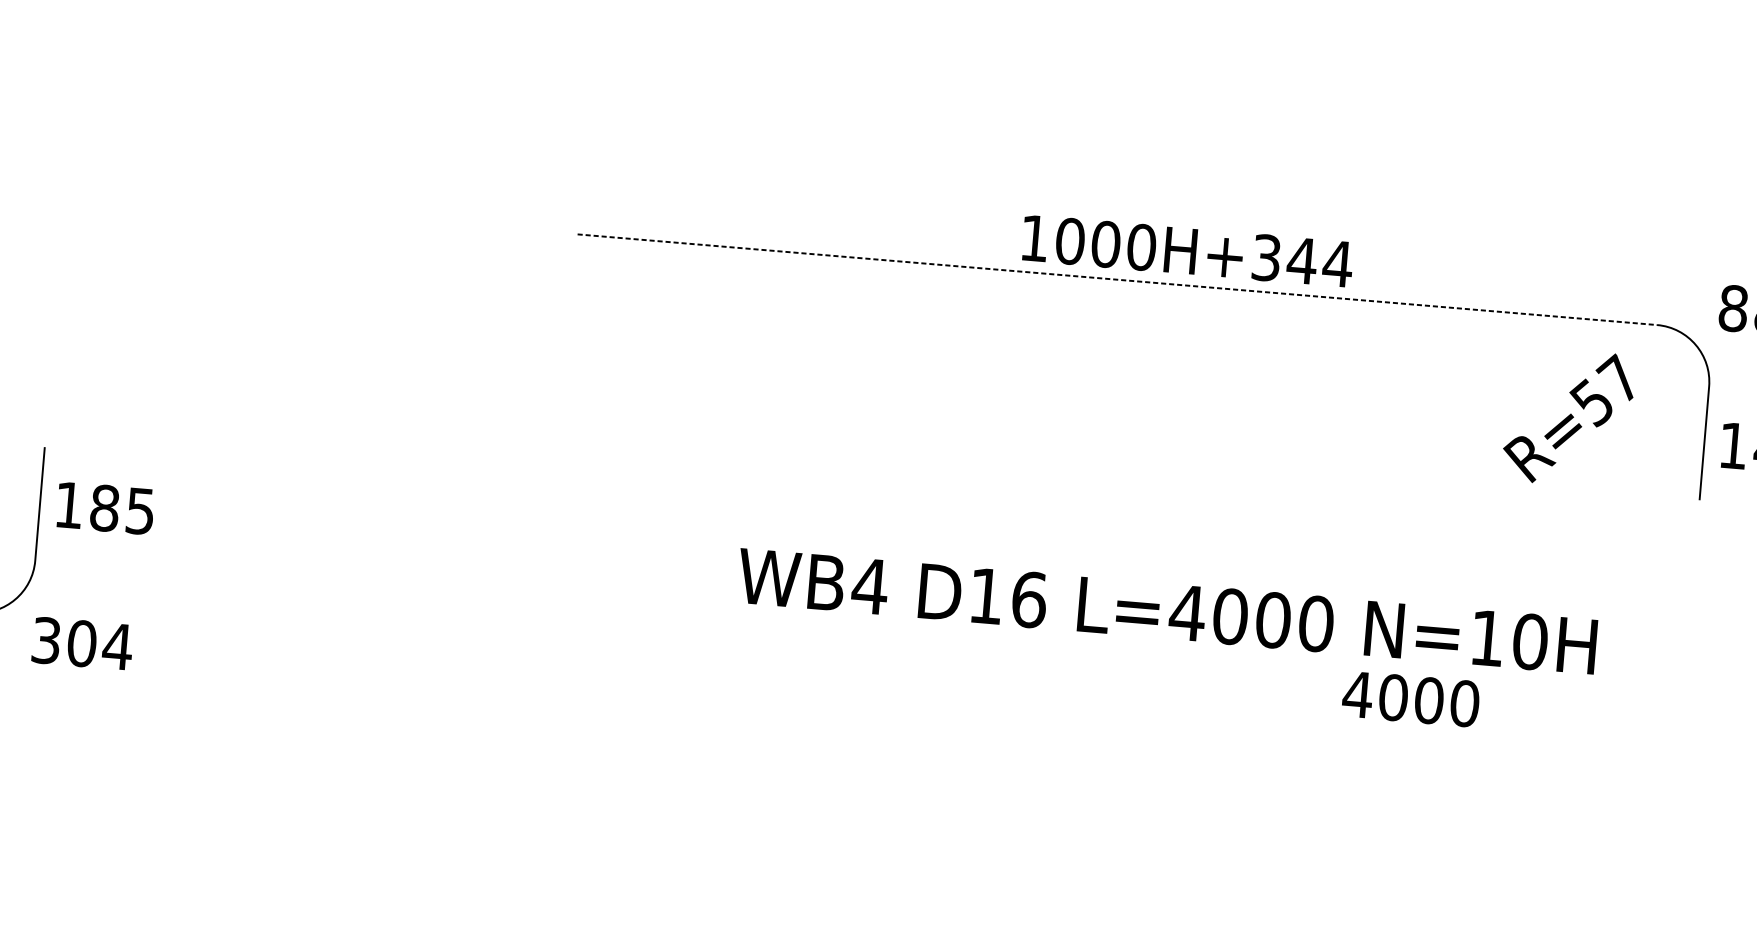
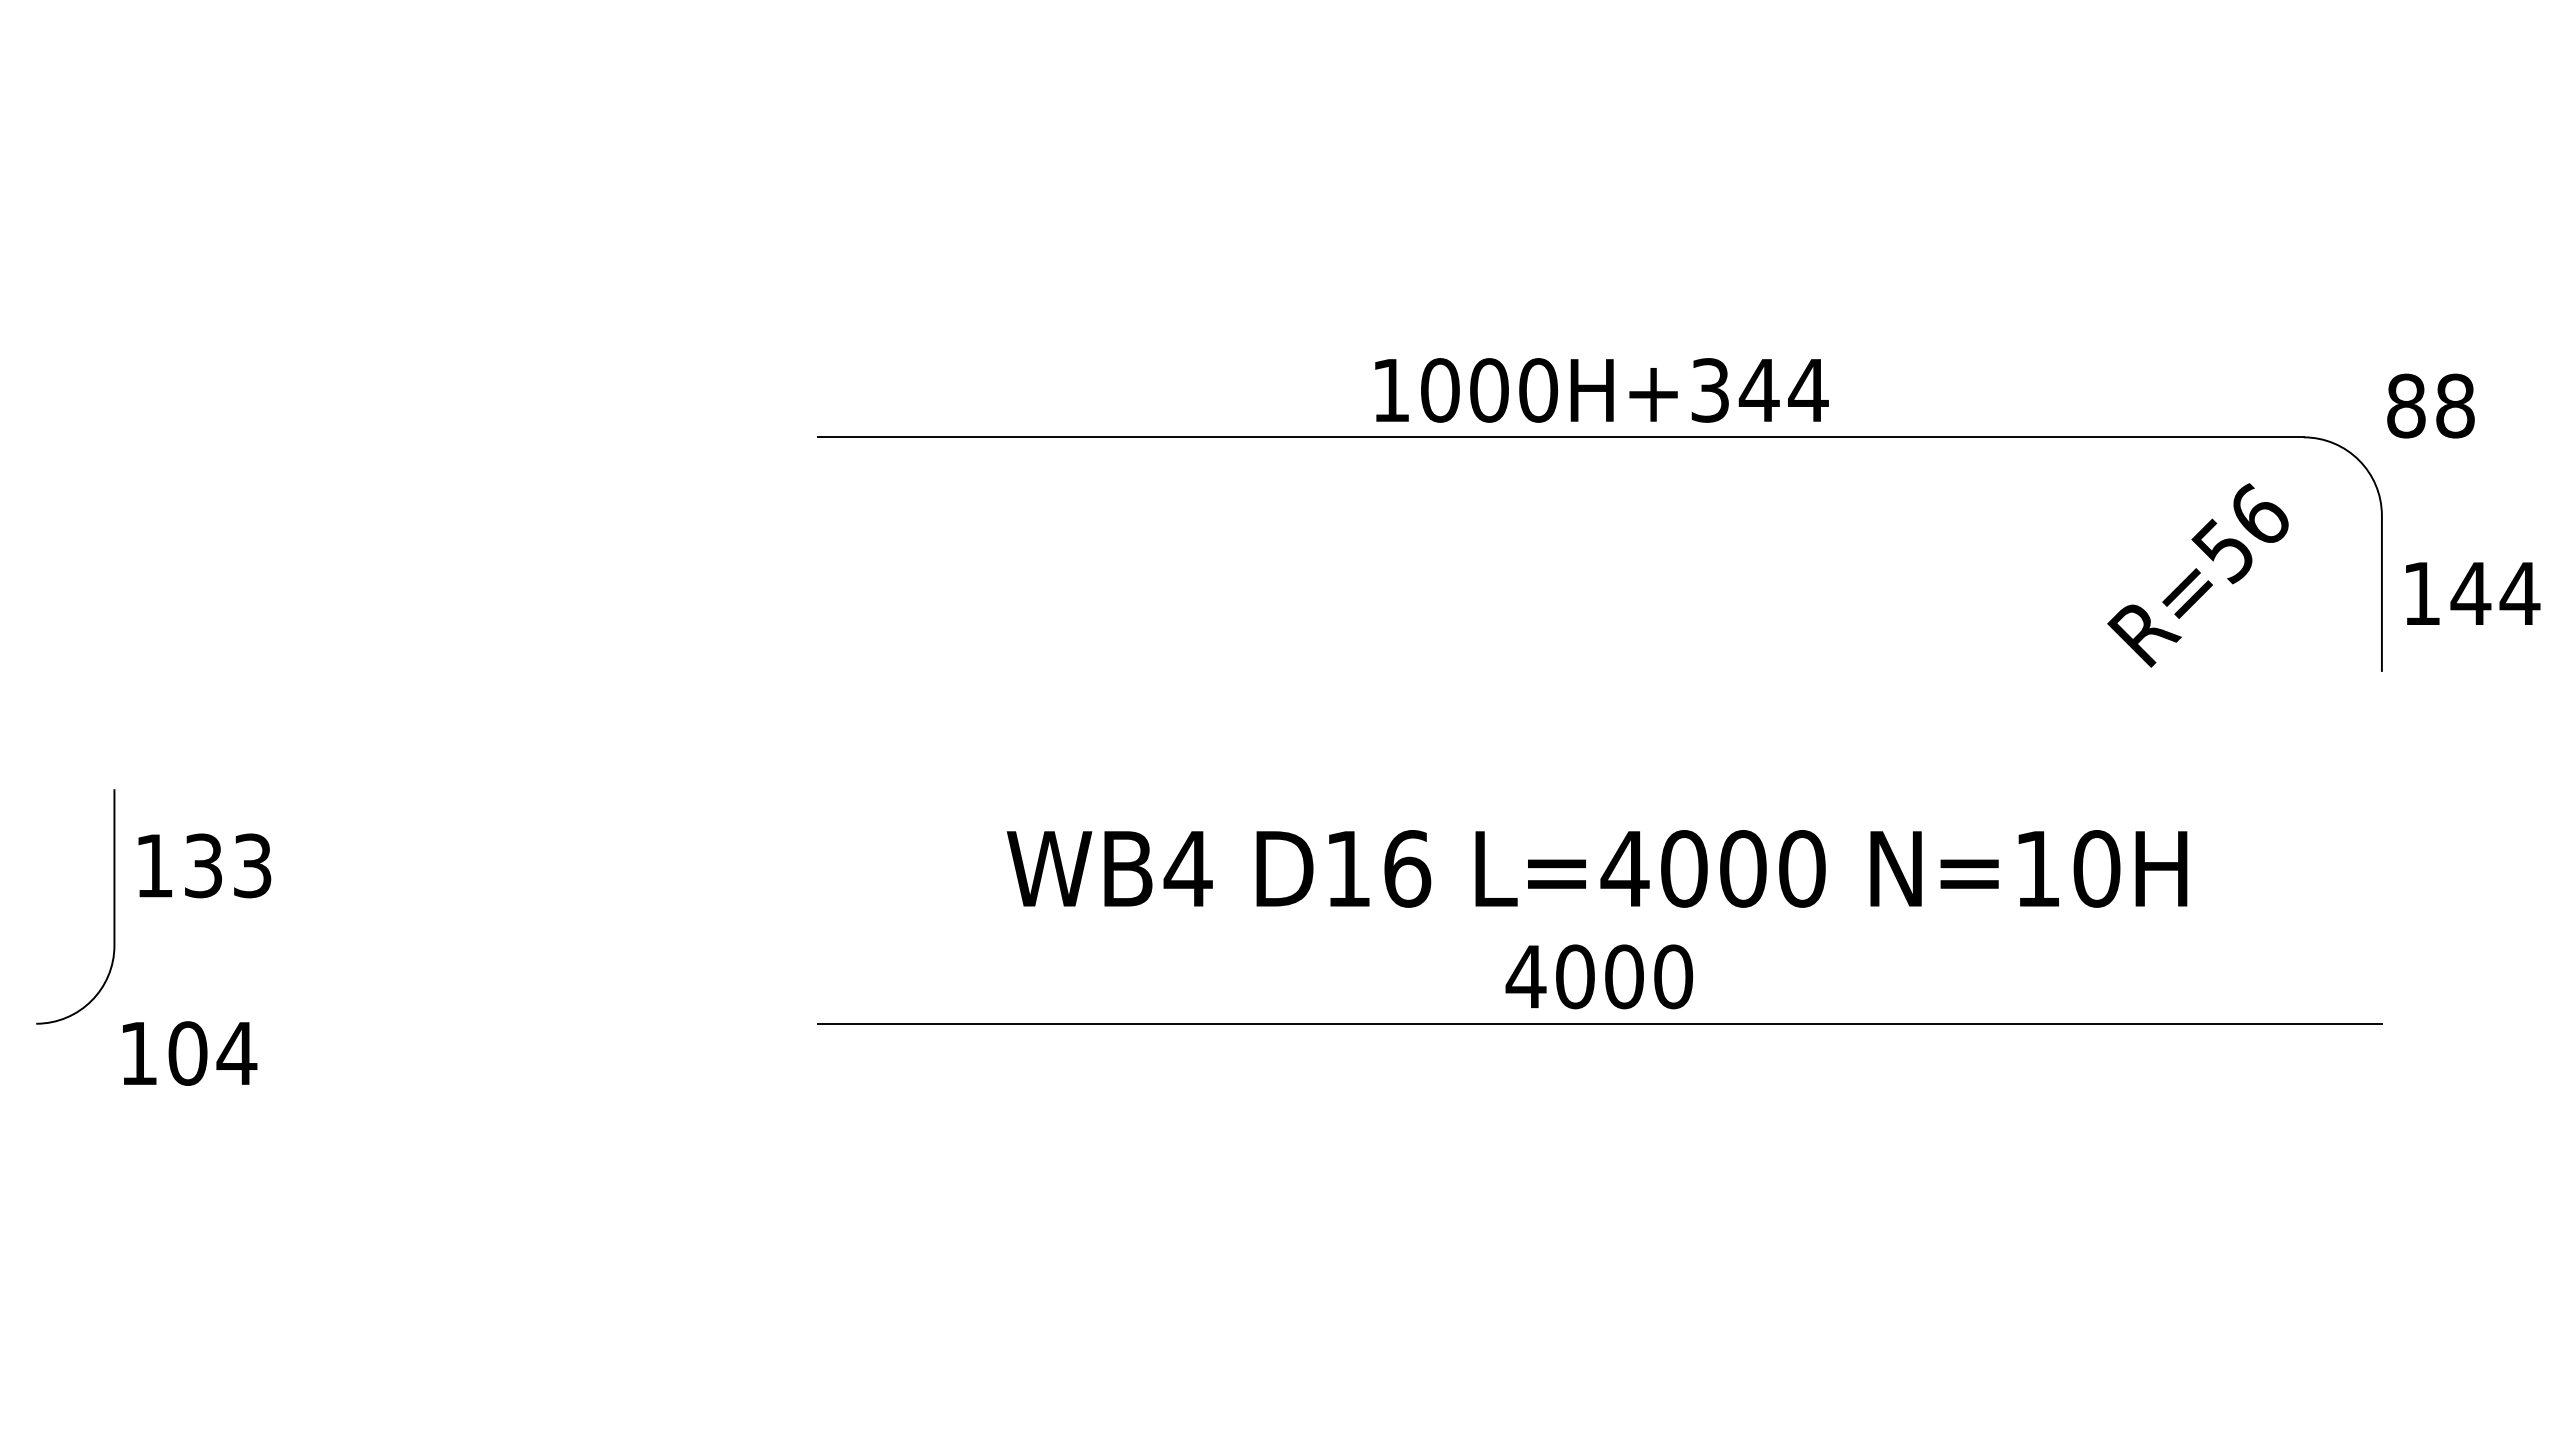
text: (1187, 251) -> (1601, 390), moved
line: (1117, 279) -> (1560, 437), dashed -> solid
text: (1618, 376) -> (2256, 512), R=57 -> R=56
text: (122, 509) -> (227, 865), 185 -> 133
text: (1166, 611) -> (1596, 868), moved
text: (46, 640) -> (138, 1053), 304 -> 104
text: (1410, 698) -> (1598, 976), moved
line: (1109, 707) -> (1599, 1023), added

